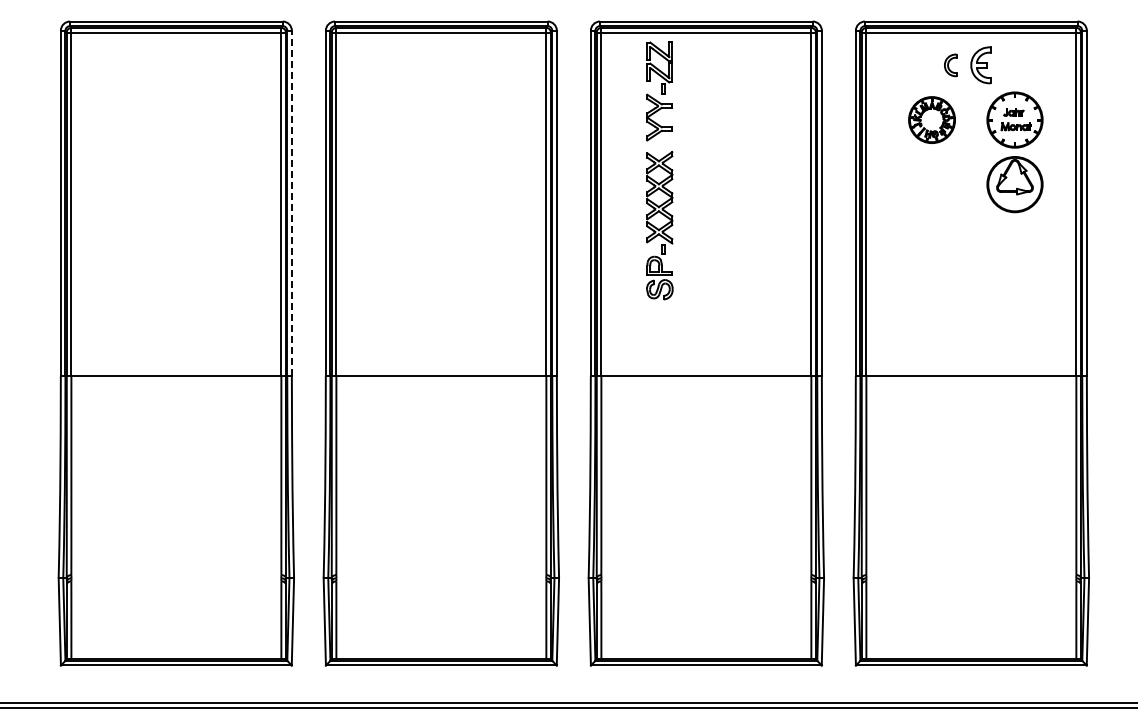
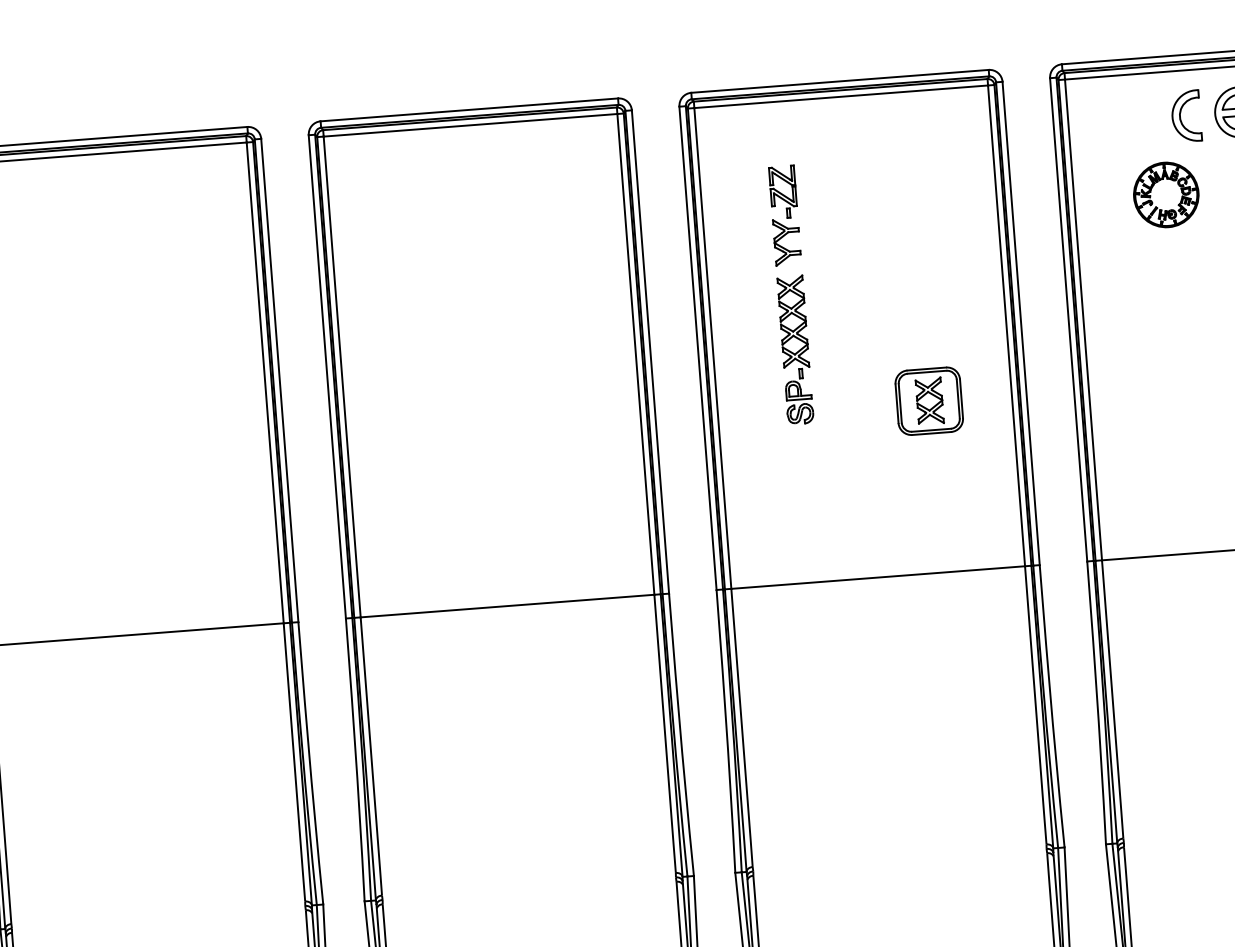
part: (950, 65) -> (1186, 116), size x1.67
part: (660, 170) -> (791, 294), size x0.71
line: (291, 203) -> (279, 380), dashed -> solid
part: (752, 253) -> (929, 400), added

